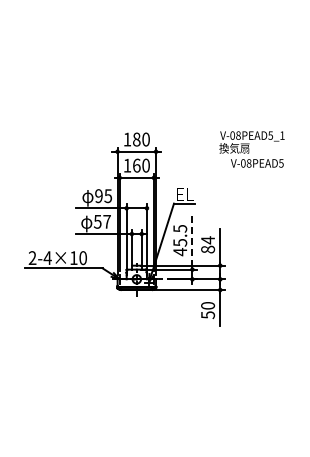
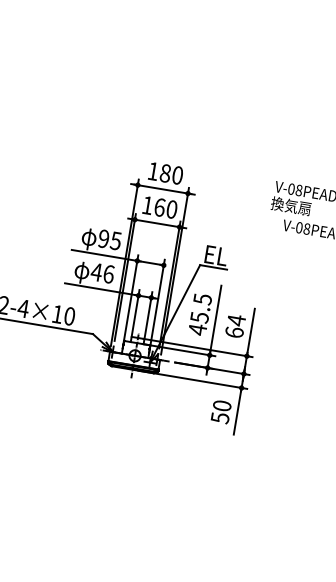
text: (101, 221) -> (101, 272), 57 -> 46
line: (192, 241) -> (215, 318), dashed -> solid
text: (207, 249) -> (233, 332), 84 -> 64

